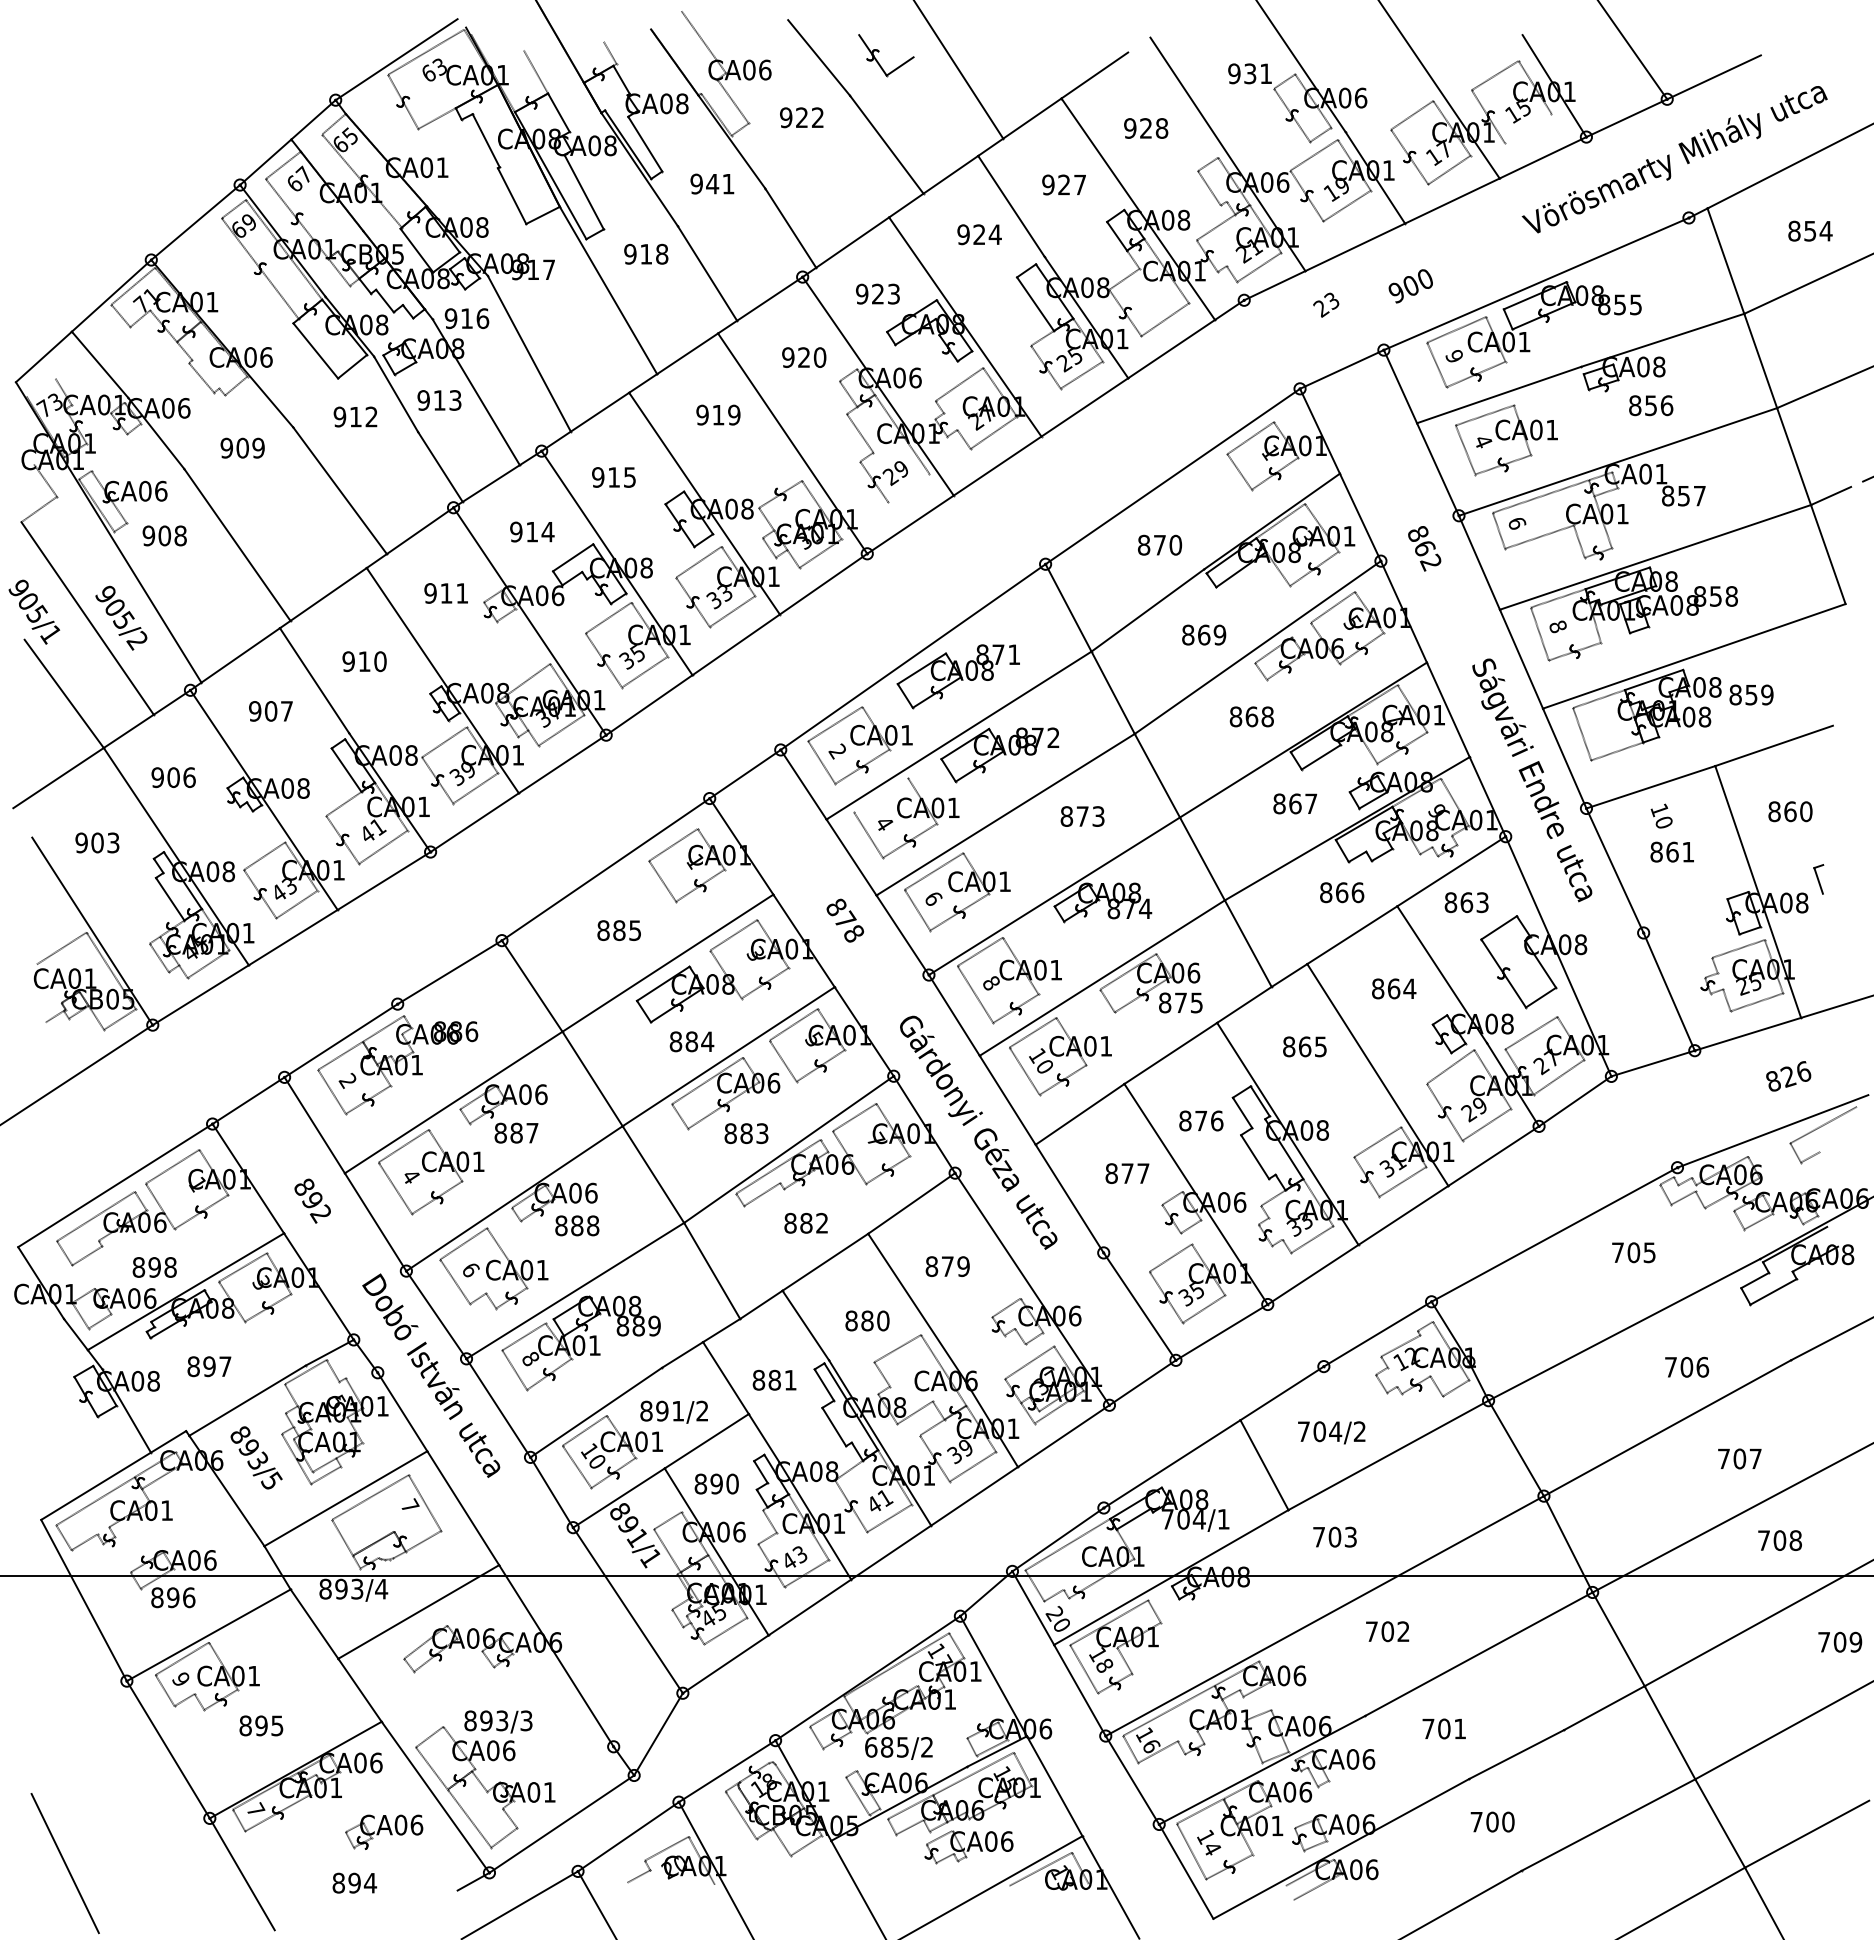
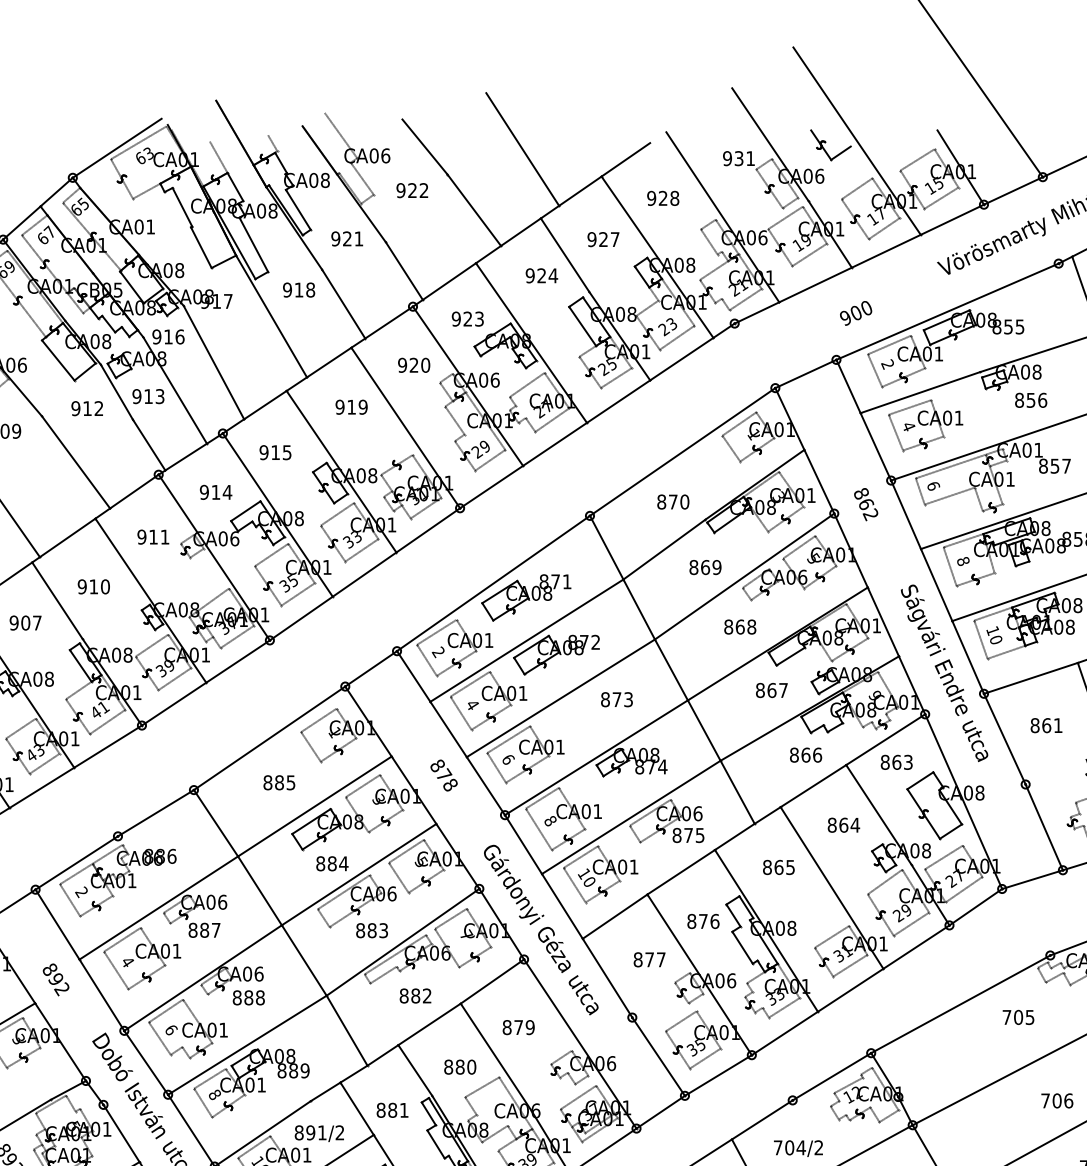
part: (879, 51) -> (825, 142), moved
line: (1527, 127) -> (941, 197), added
text: (712, 183) -> (347, 238), 941 -> 921
text: (1326, 304) -> (667, 326), moved
text: (1453, 356) -> (887, 364), 9 -> 2
line: (908, 487) -> (490, 459), added
line: (881, 795) -> (470, 684), added
text: (1661, 815) -> (994, 634), moved

